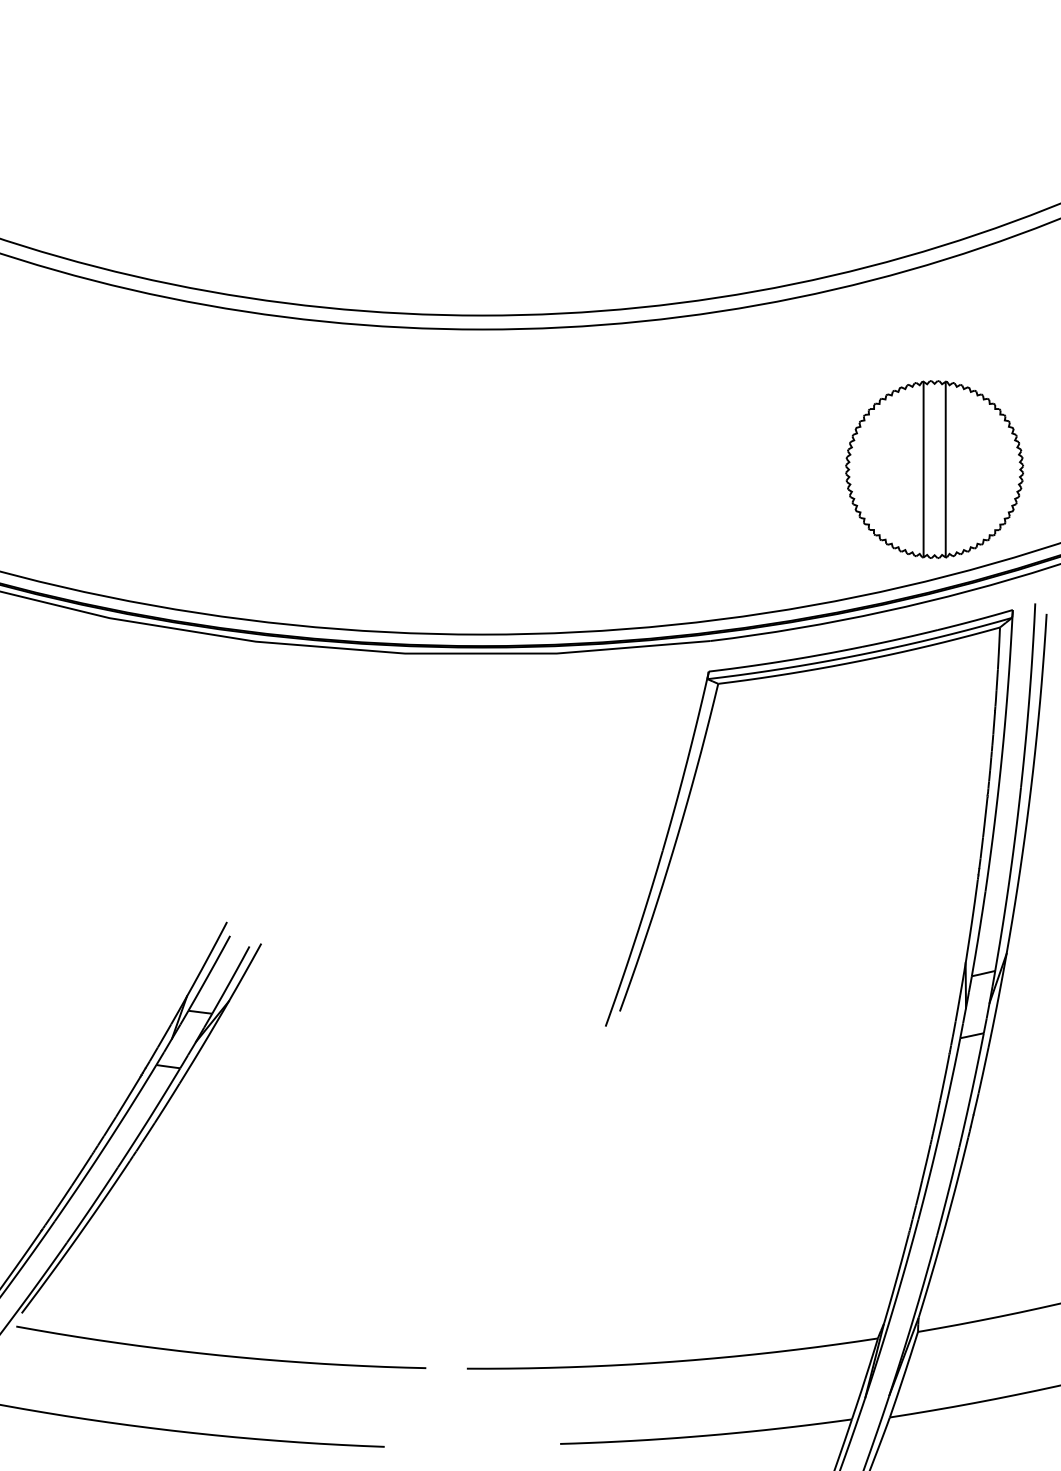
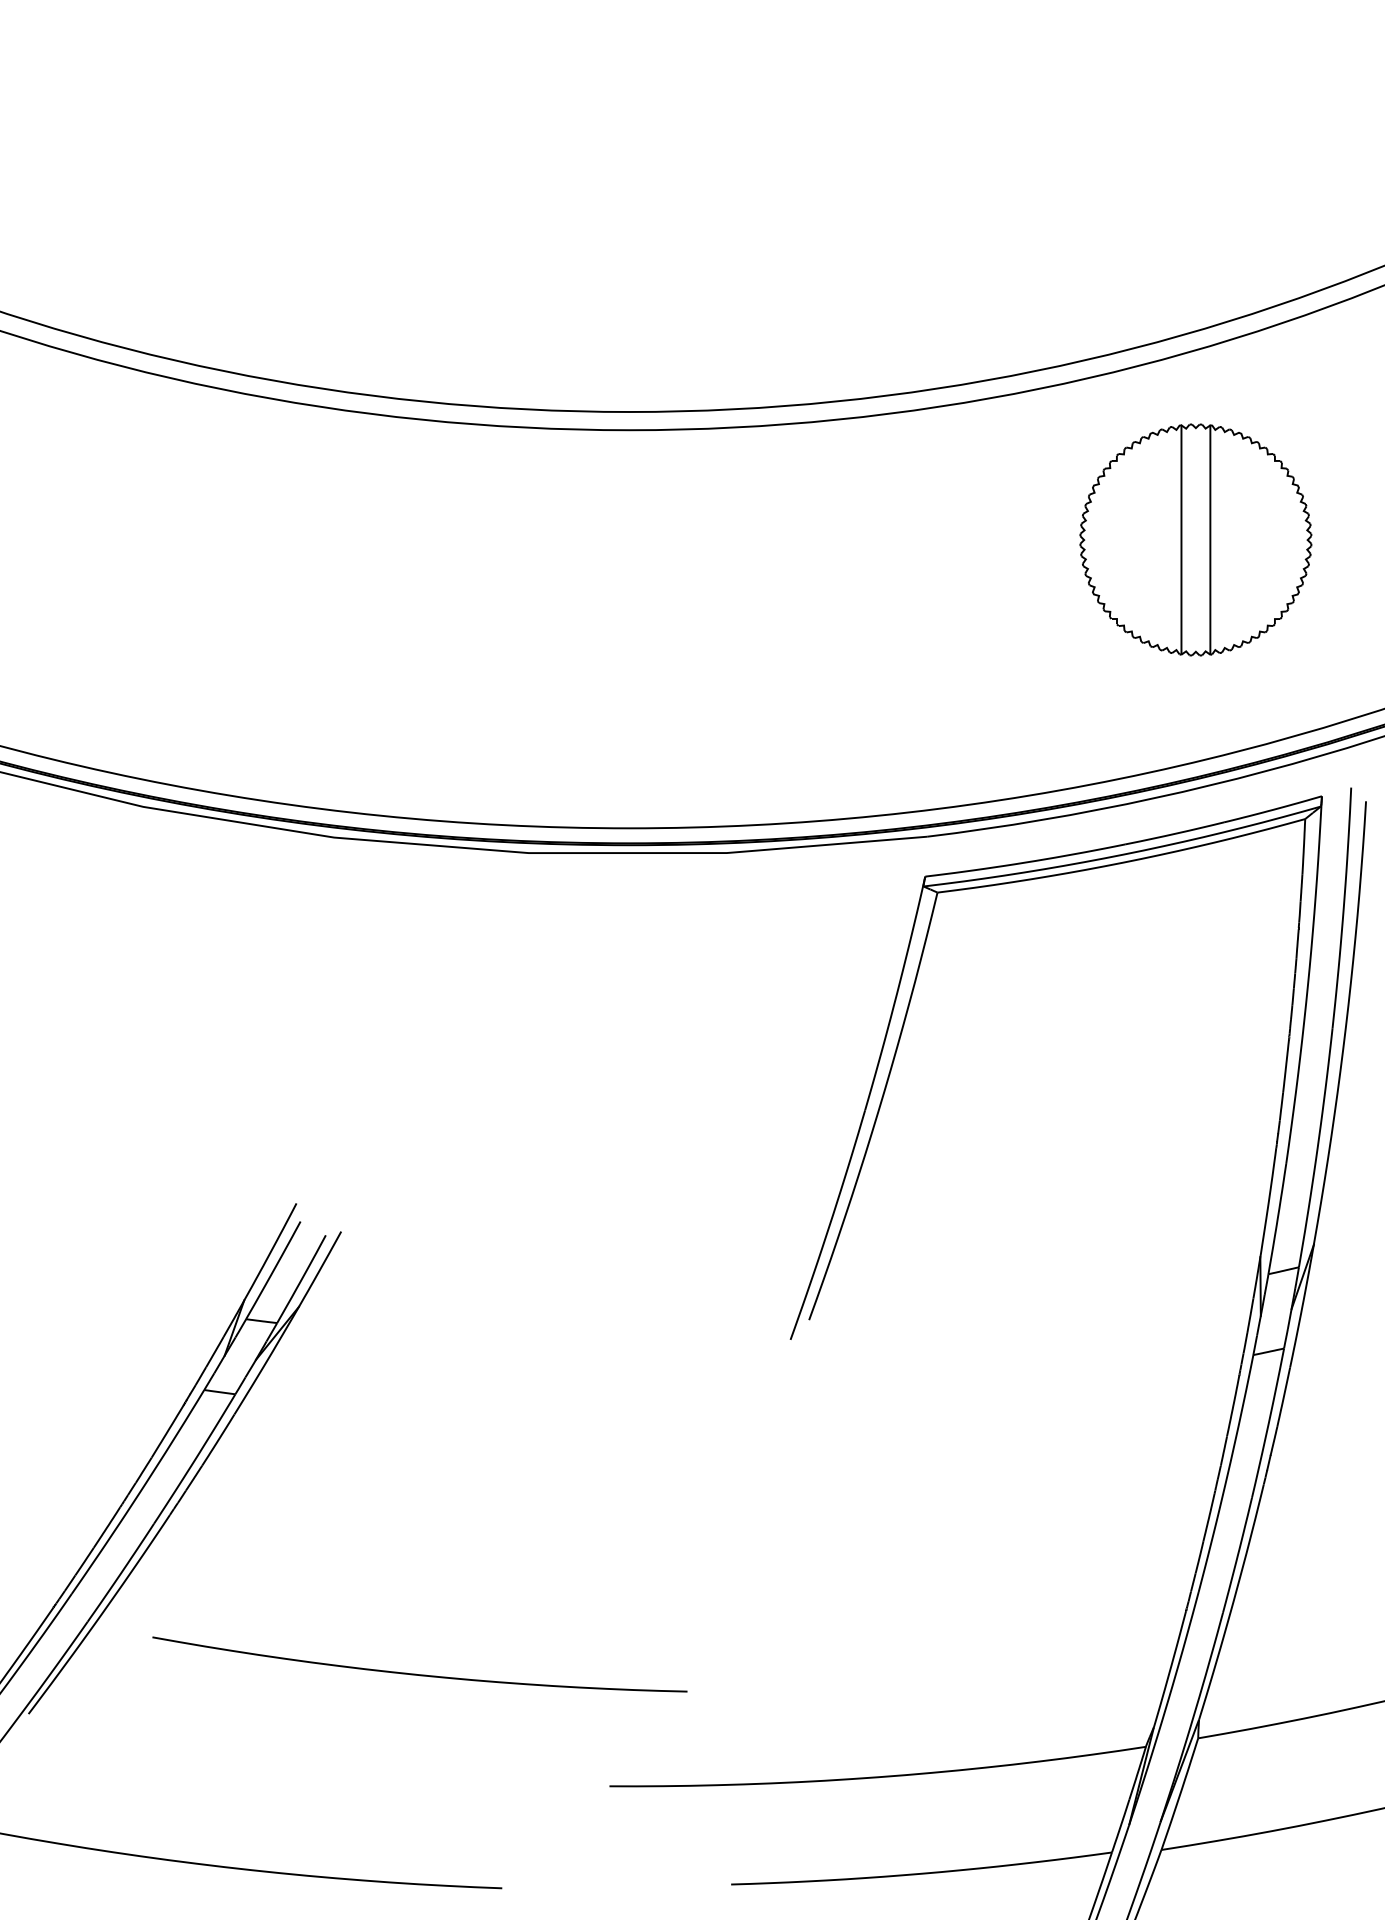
part: (934, 469) -> (1195, 539), moved
curve: (218, 1354) -> (416, 1673), moved

